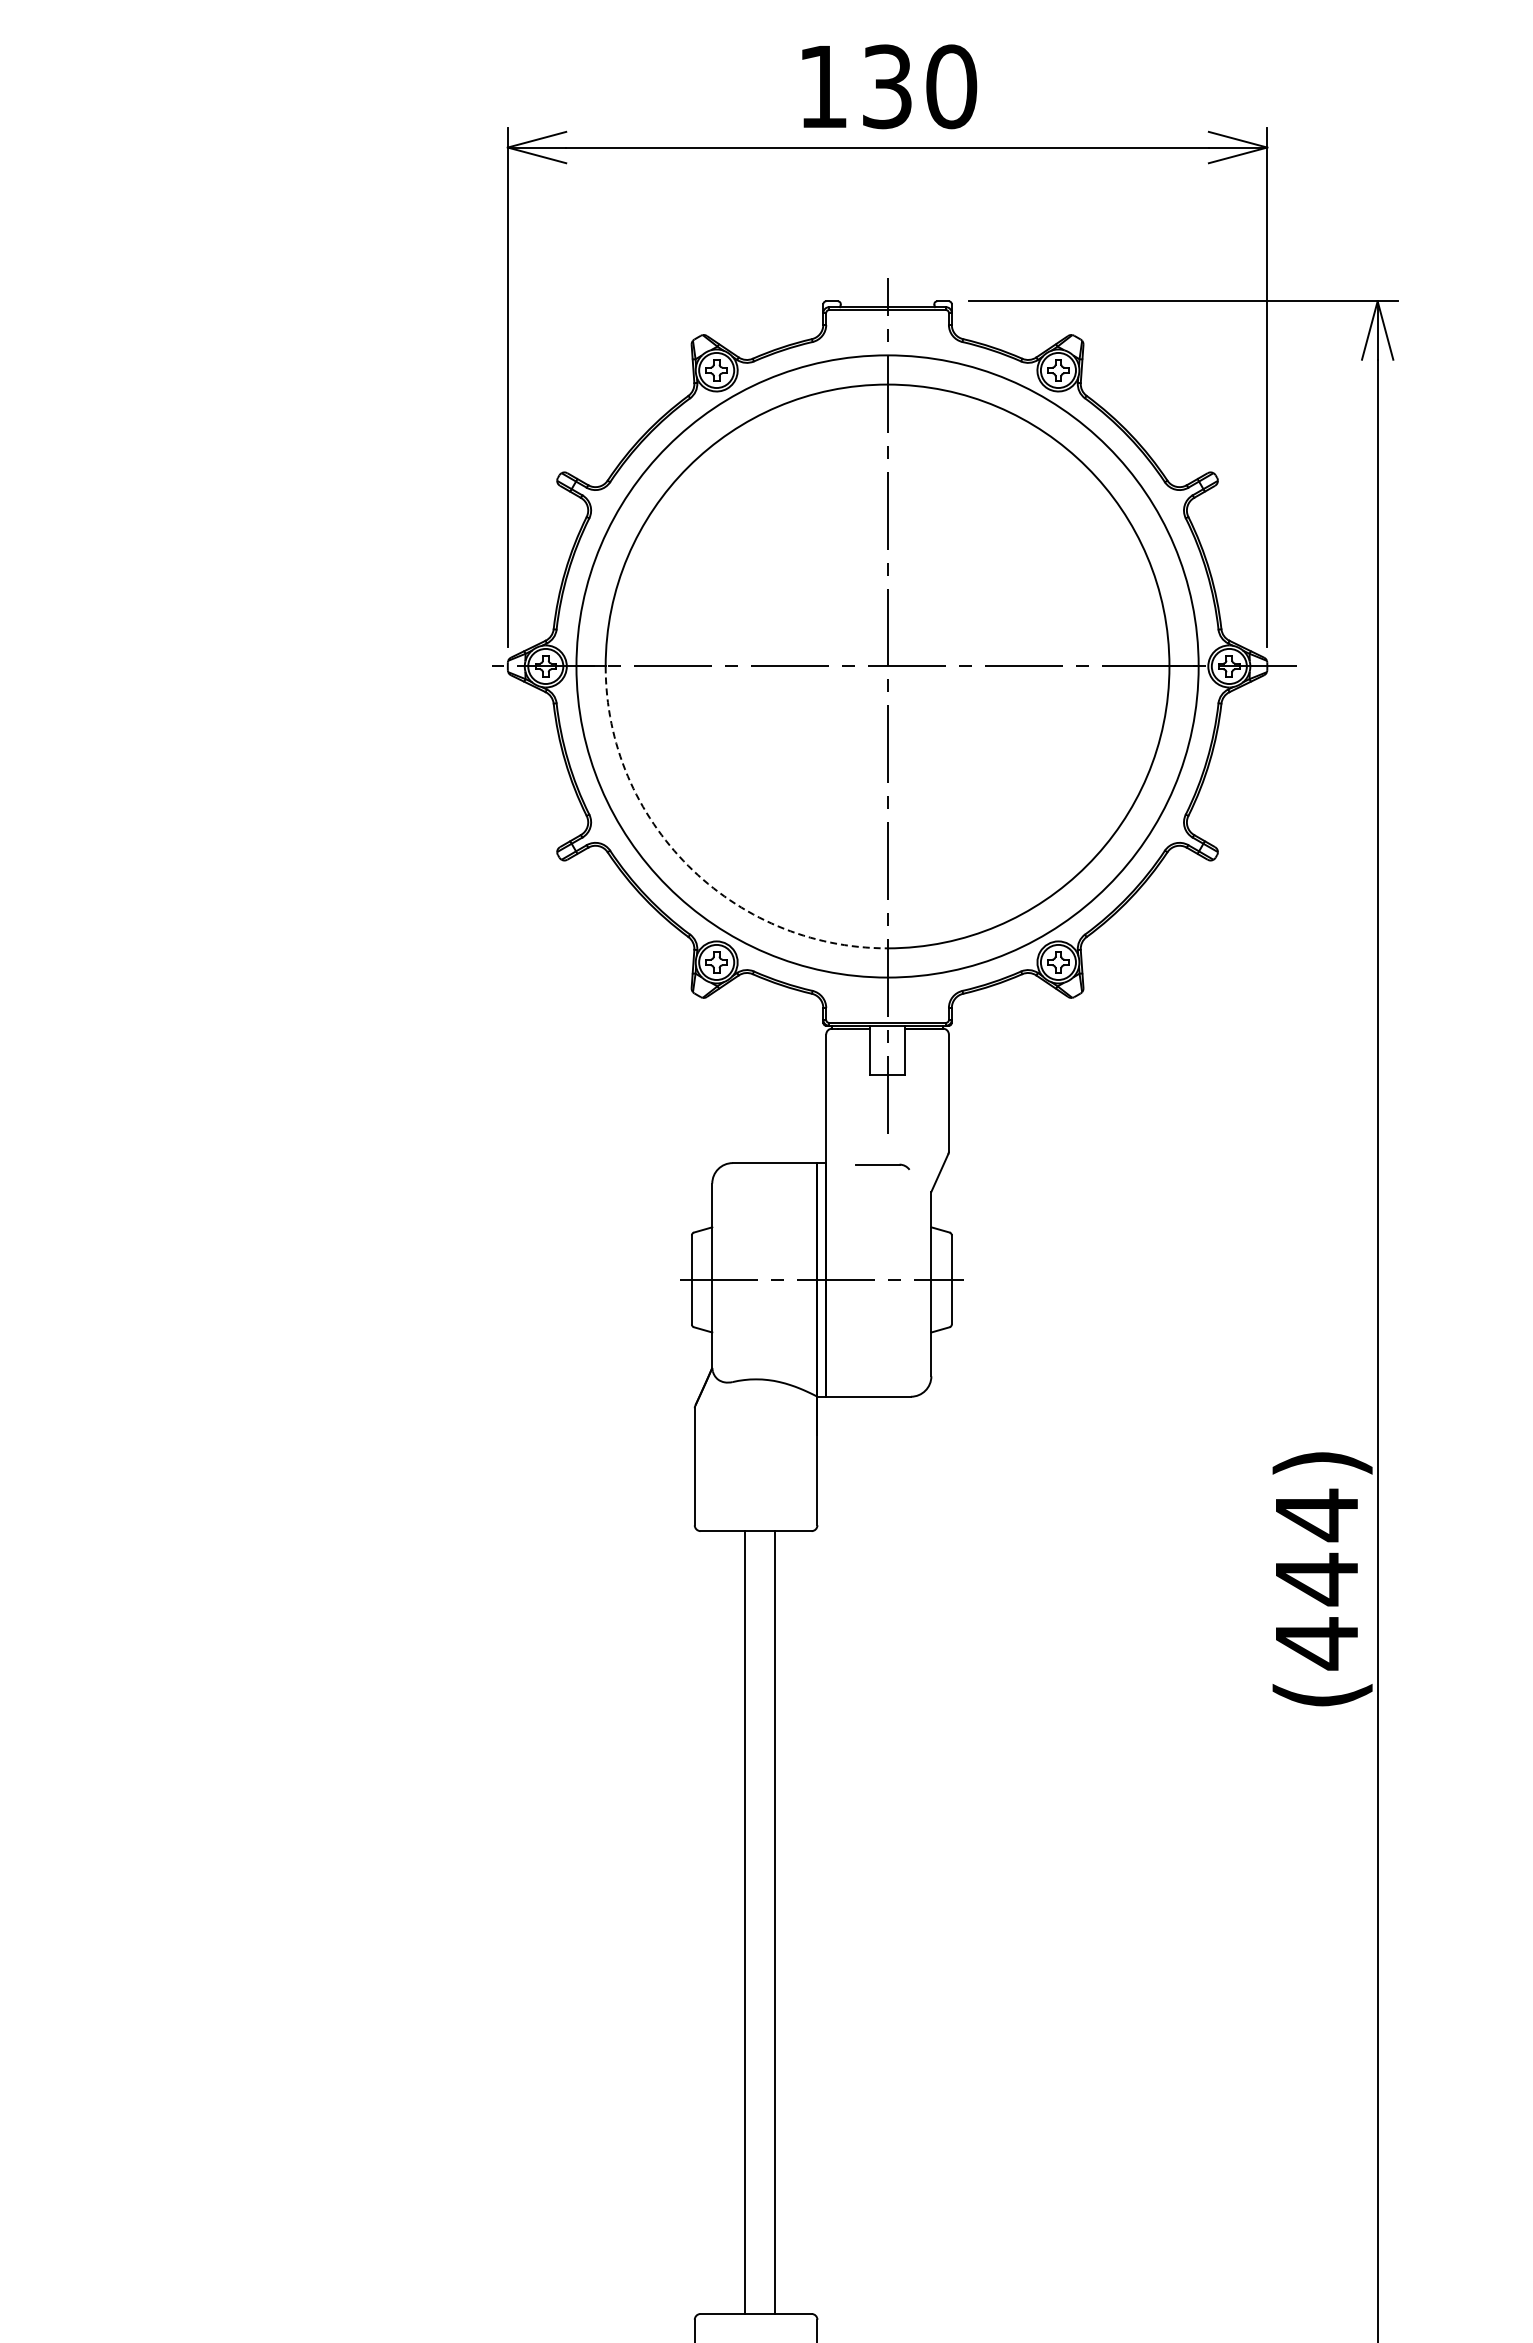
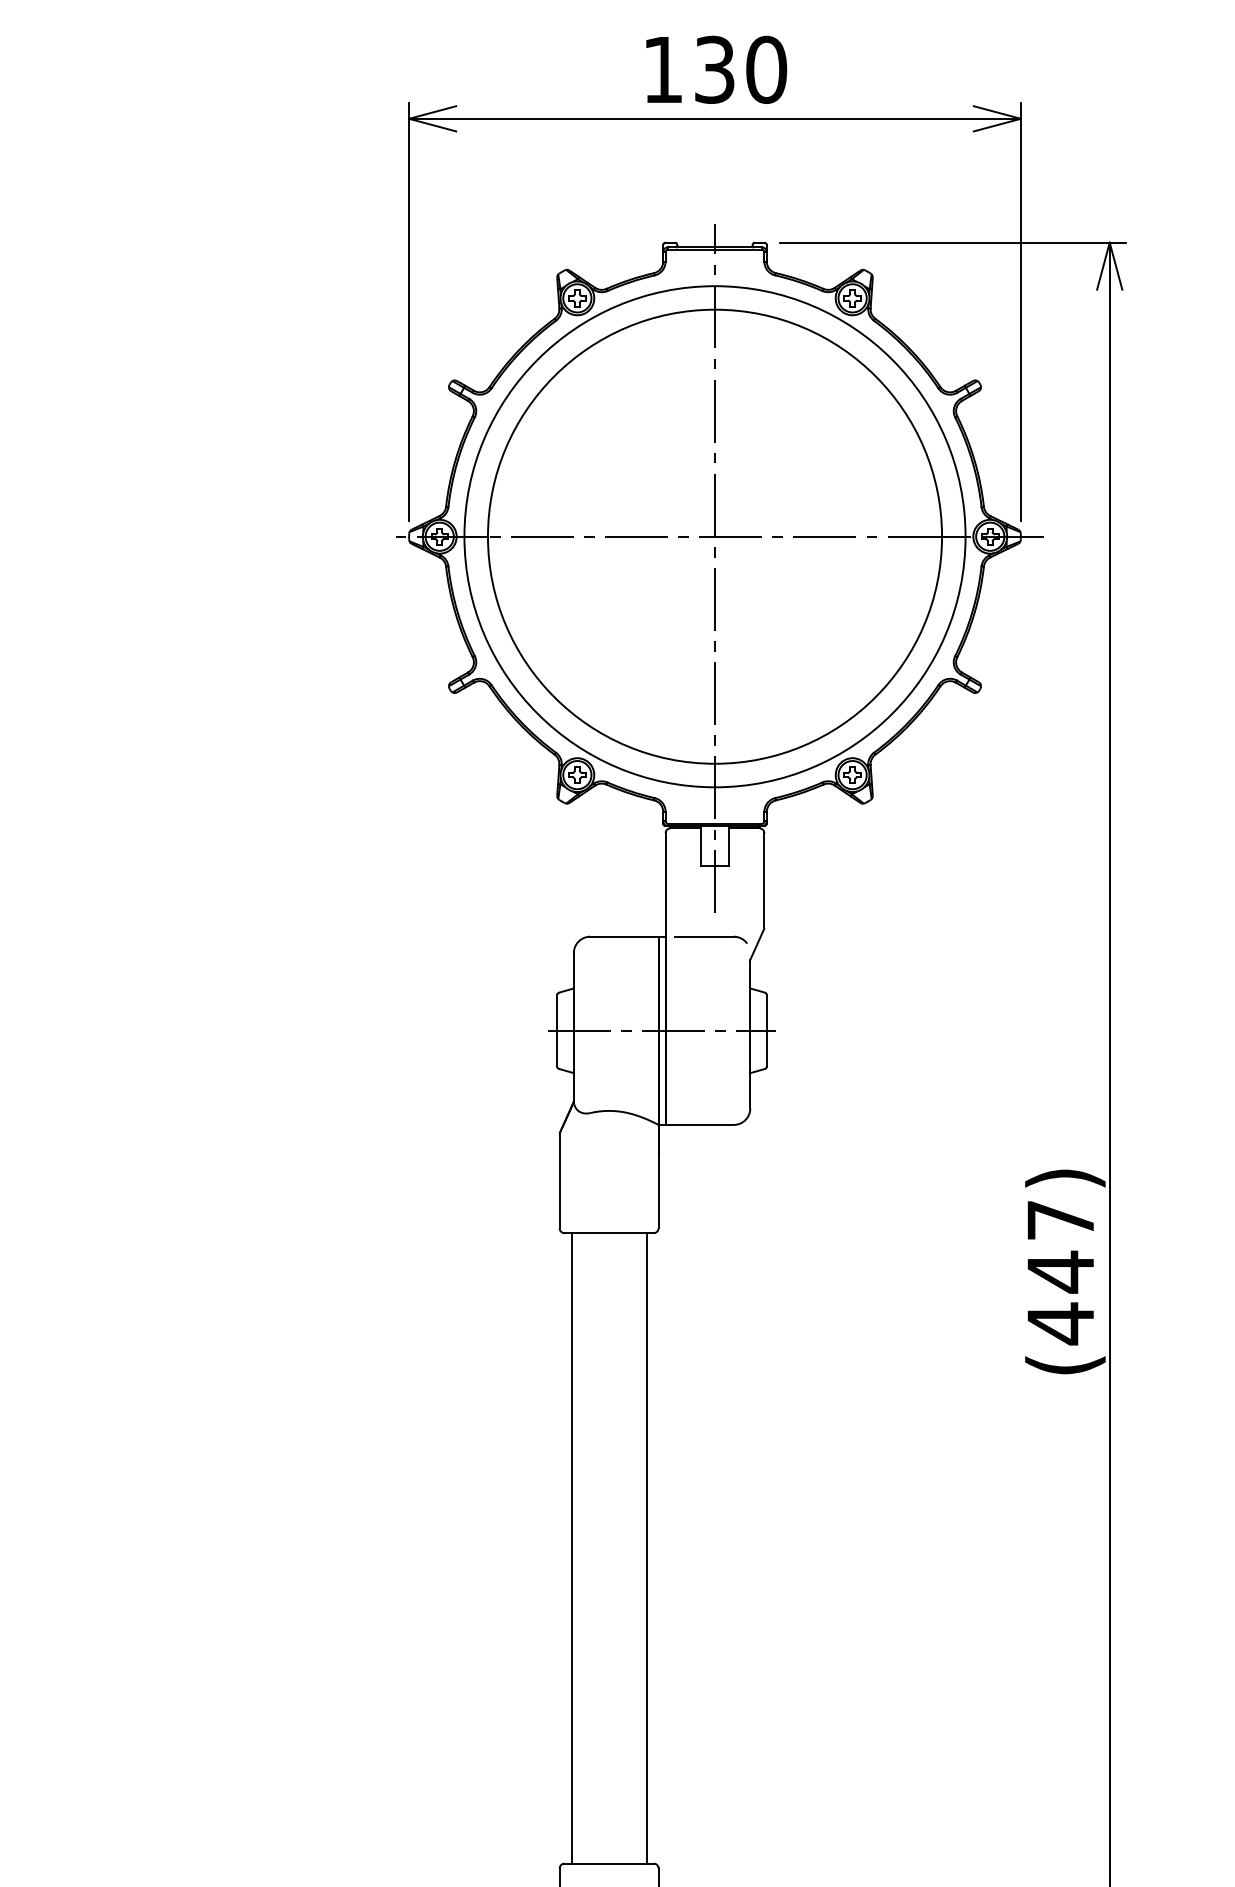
arc: (688, 865) -> (554, 697), dashed -> solid
part: (882, 1166) -> (710, 939), size x1.67
text: (1316, 1515) -> (1060, 1220), (444) -> (447)
line: (744, 1922) -> (646, 1548), moved
line: (775, 1922) -> (571, 1548), moved

